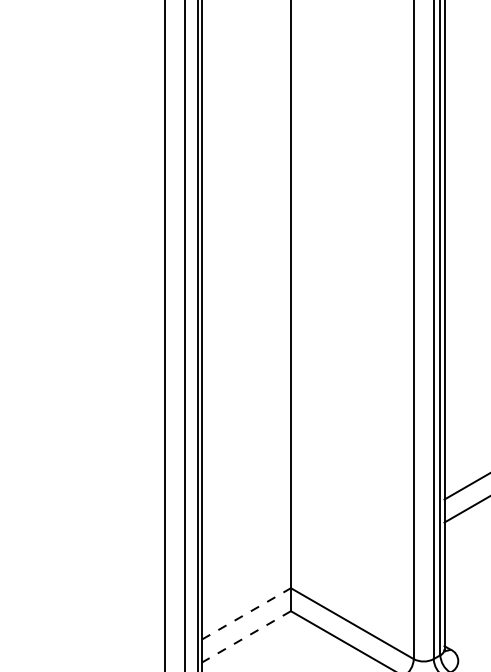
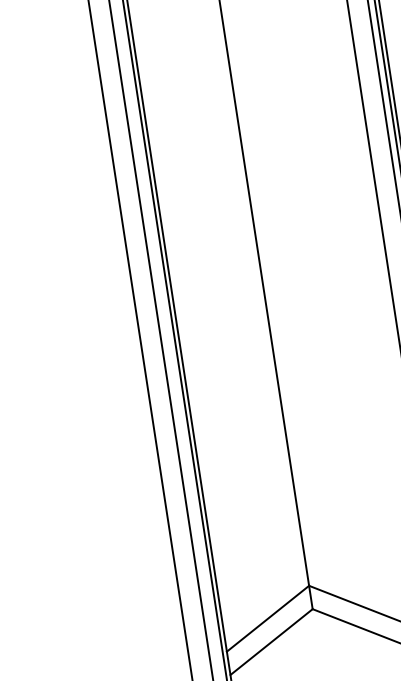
line: (246, 613) -> (267, 618), dashed -> solid
line: (246, 637) -> (271, 642), dashed -> solid

